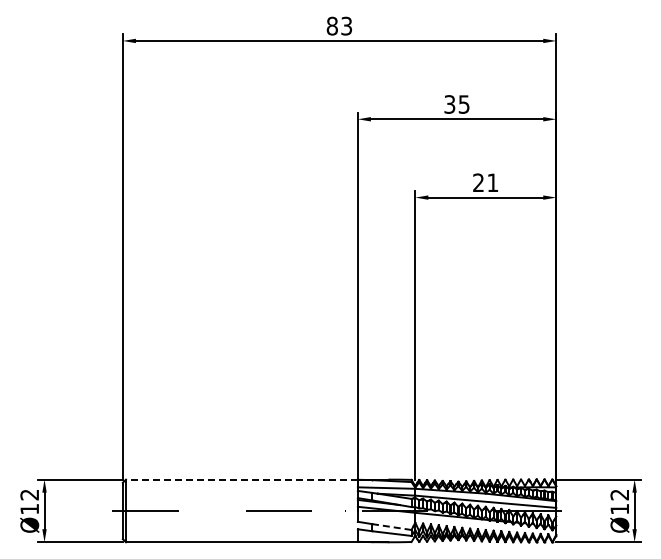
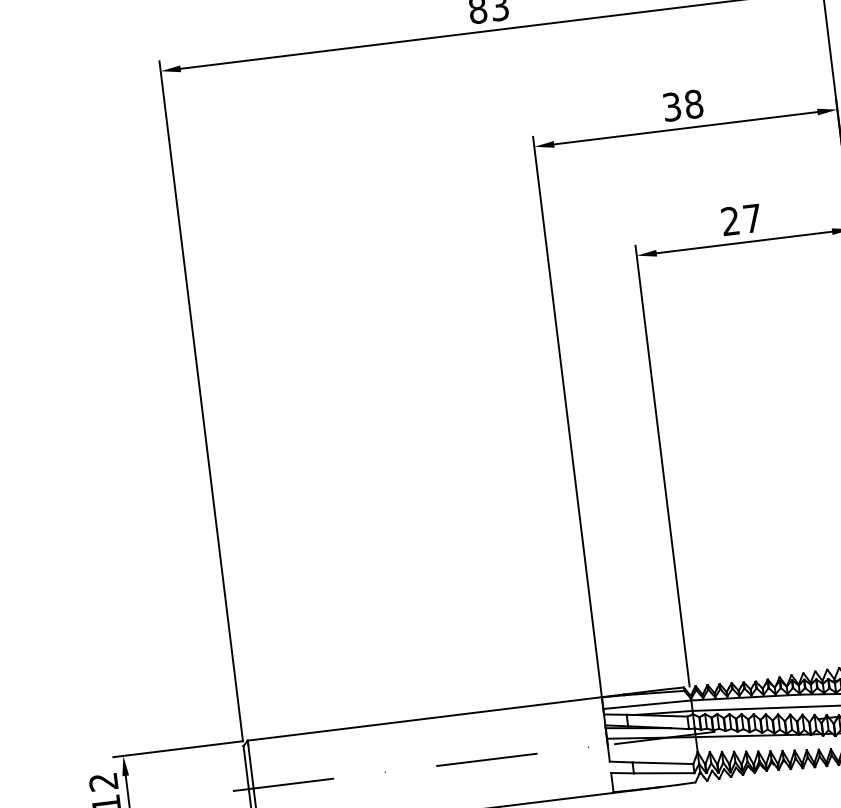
text: (463, 104) -> (692, 104), 35 -> 38
text: (492, 182) -> (751, 218), 21 -> 27
line: (241, 479) -> (424, 718), dashed -> solid
line: (392, 527) -> (663, 763), dashed -> solid

